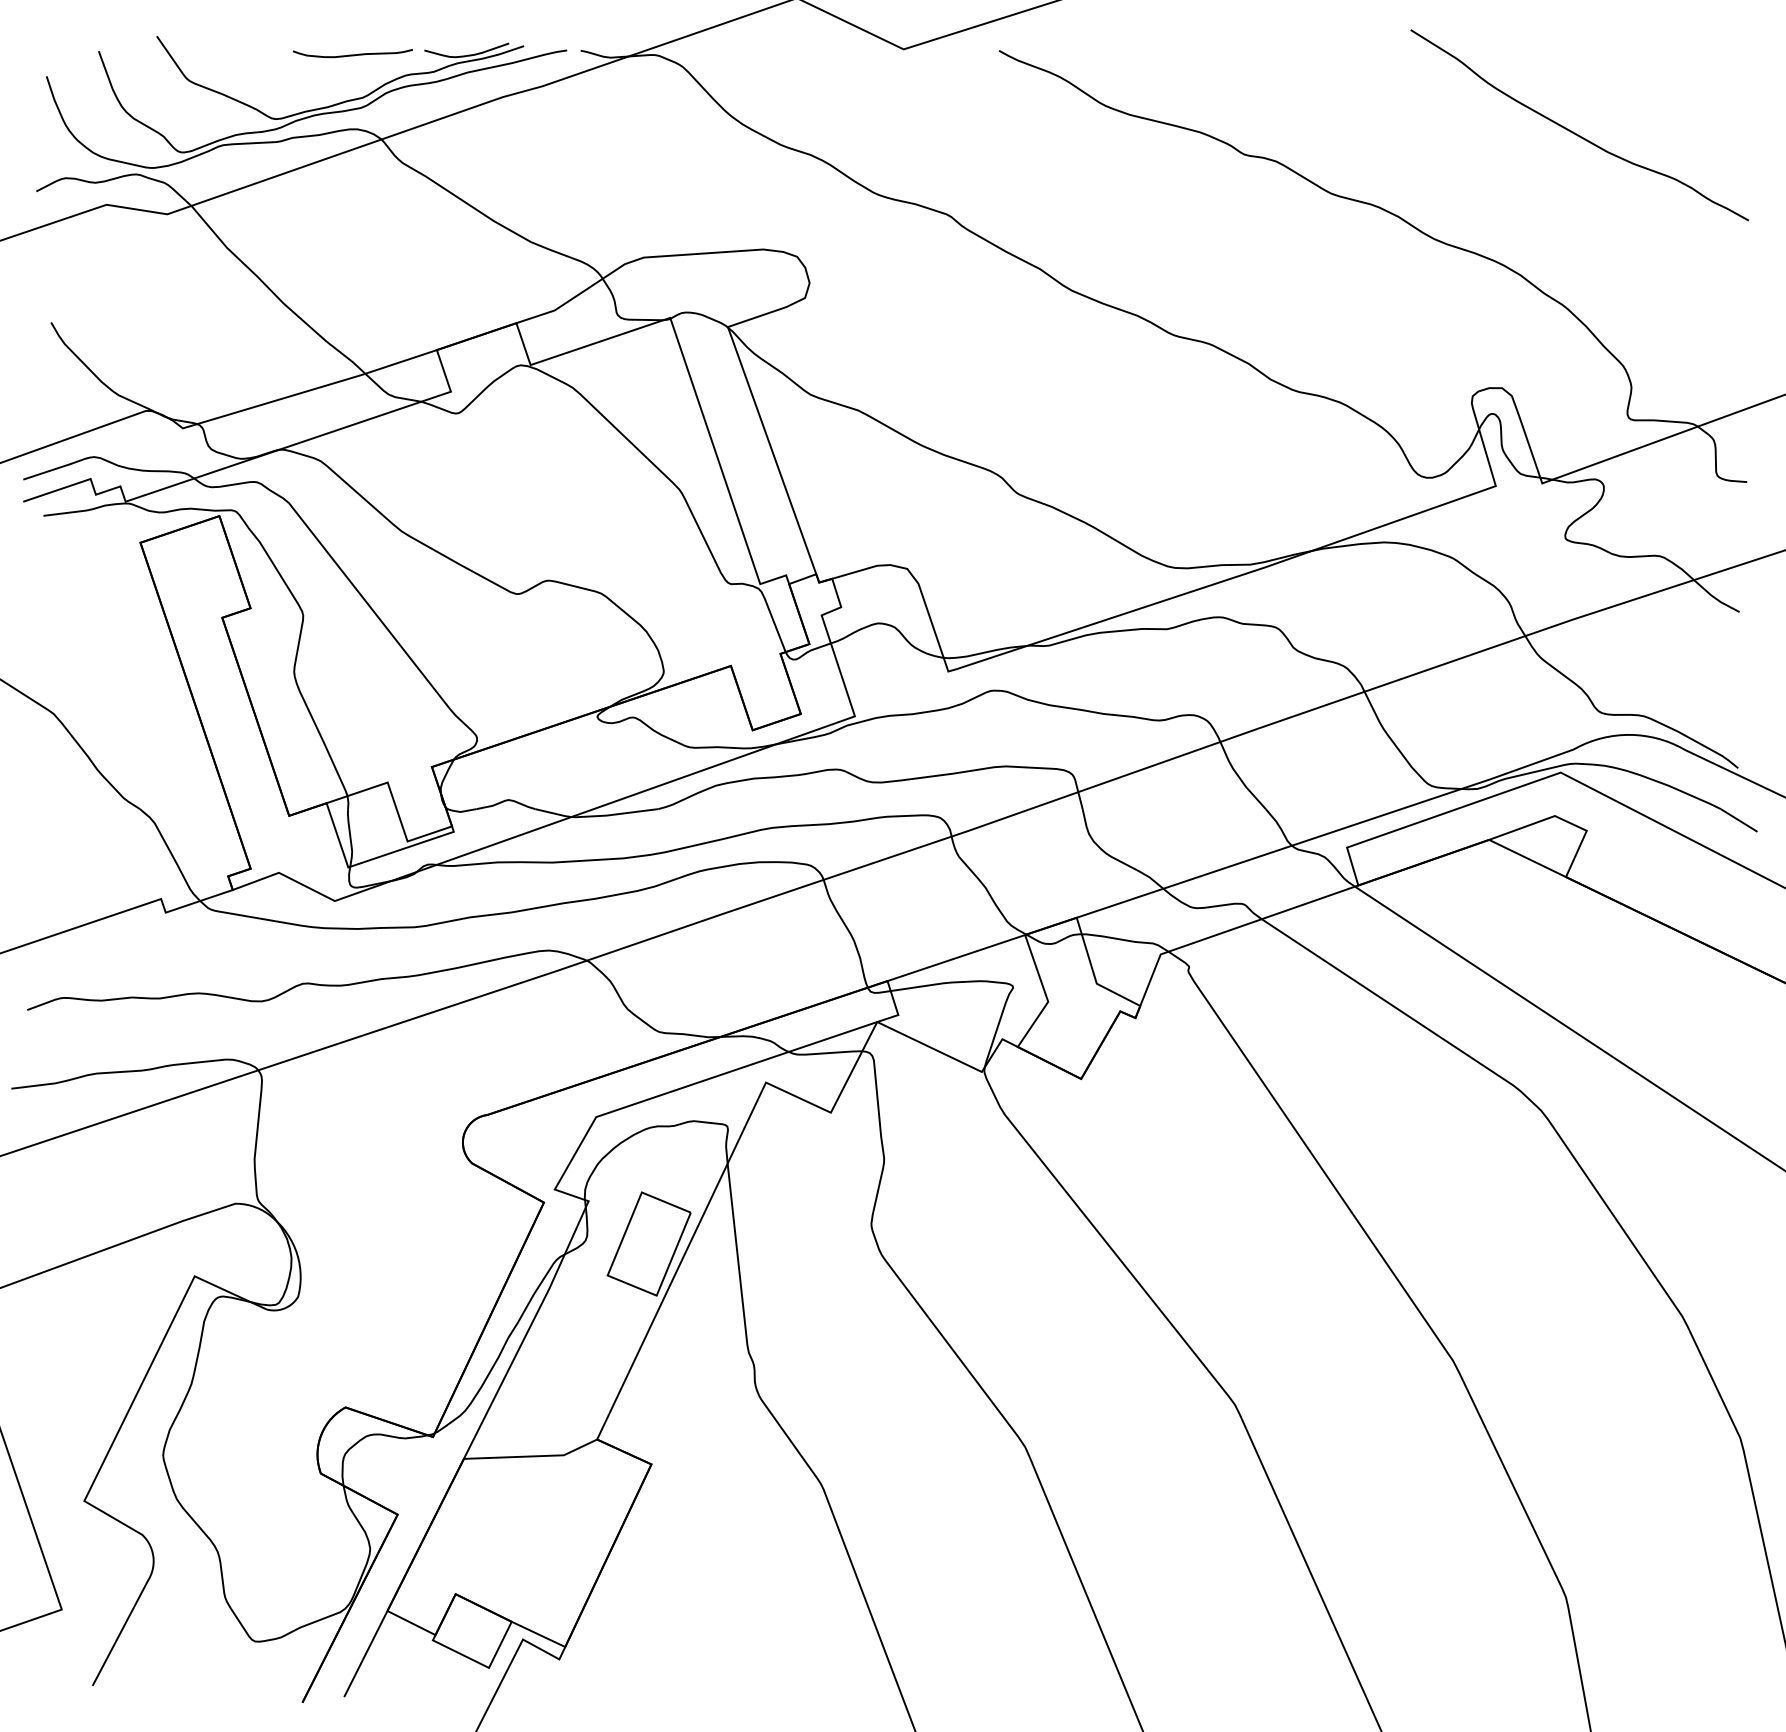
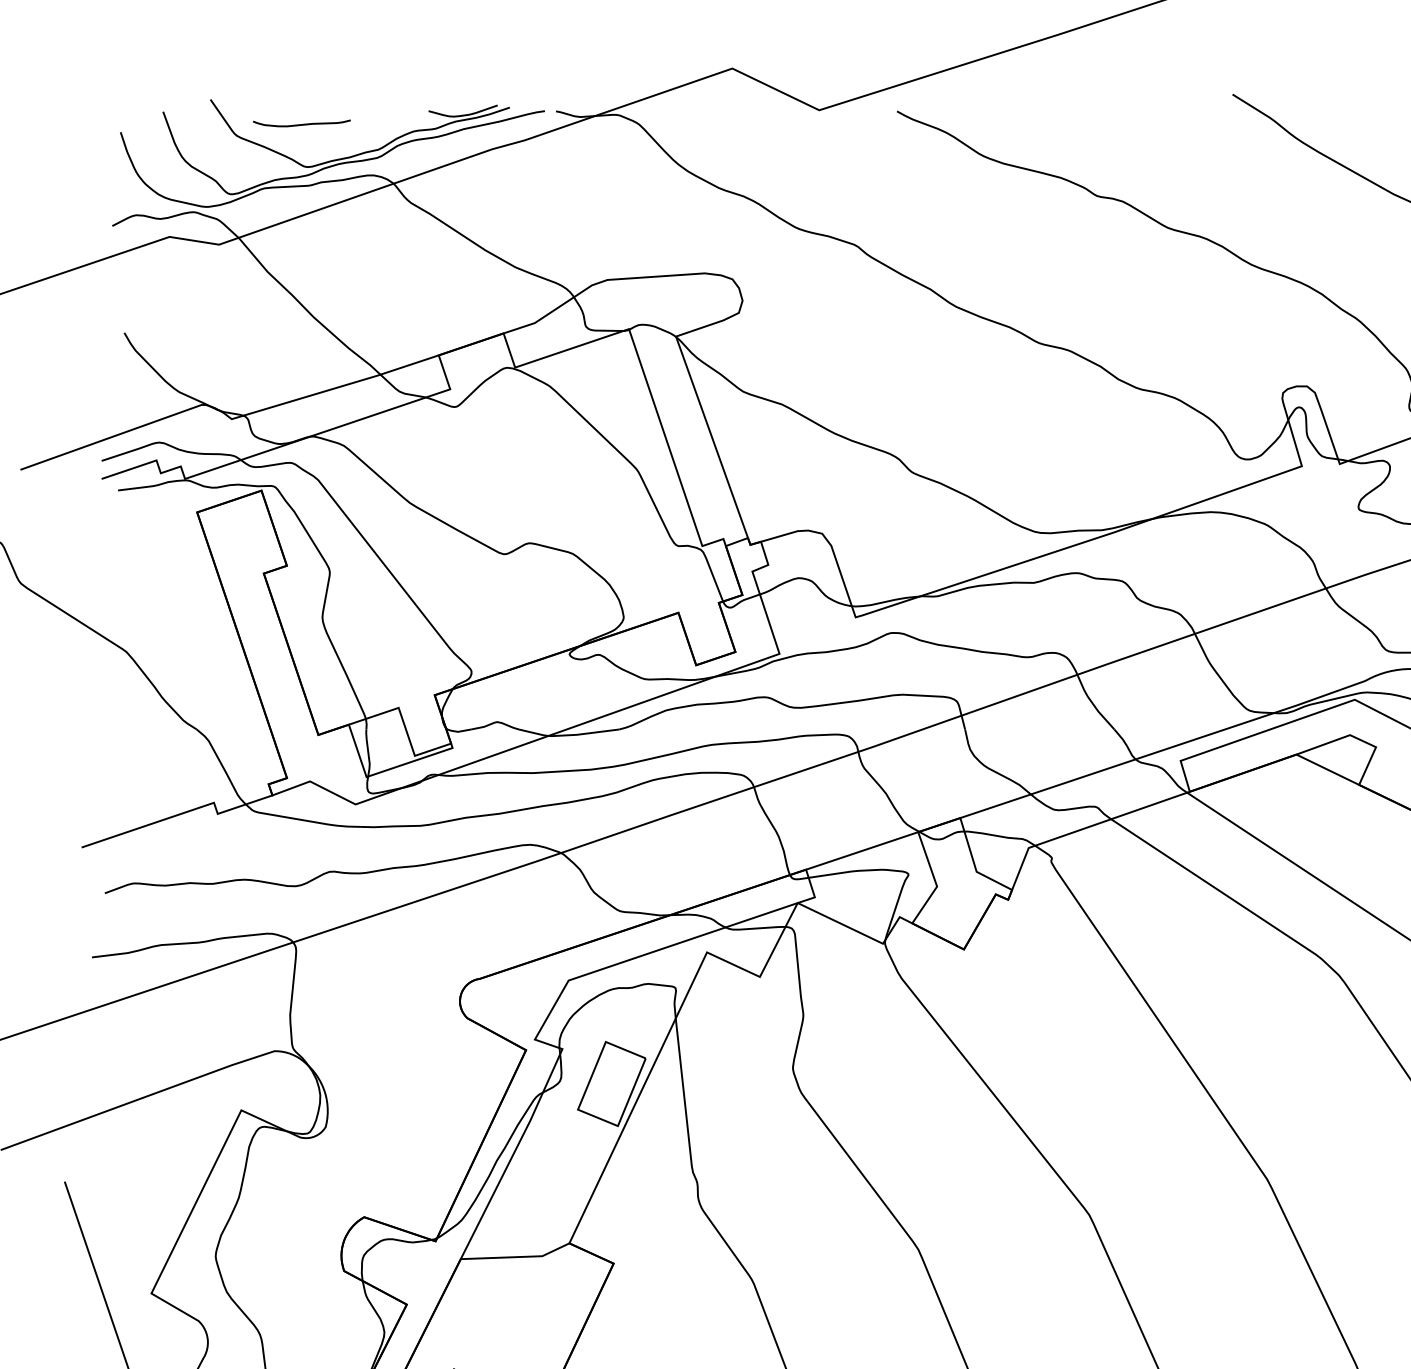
curve: (352, 54) -> (301, 124), moved

